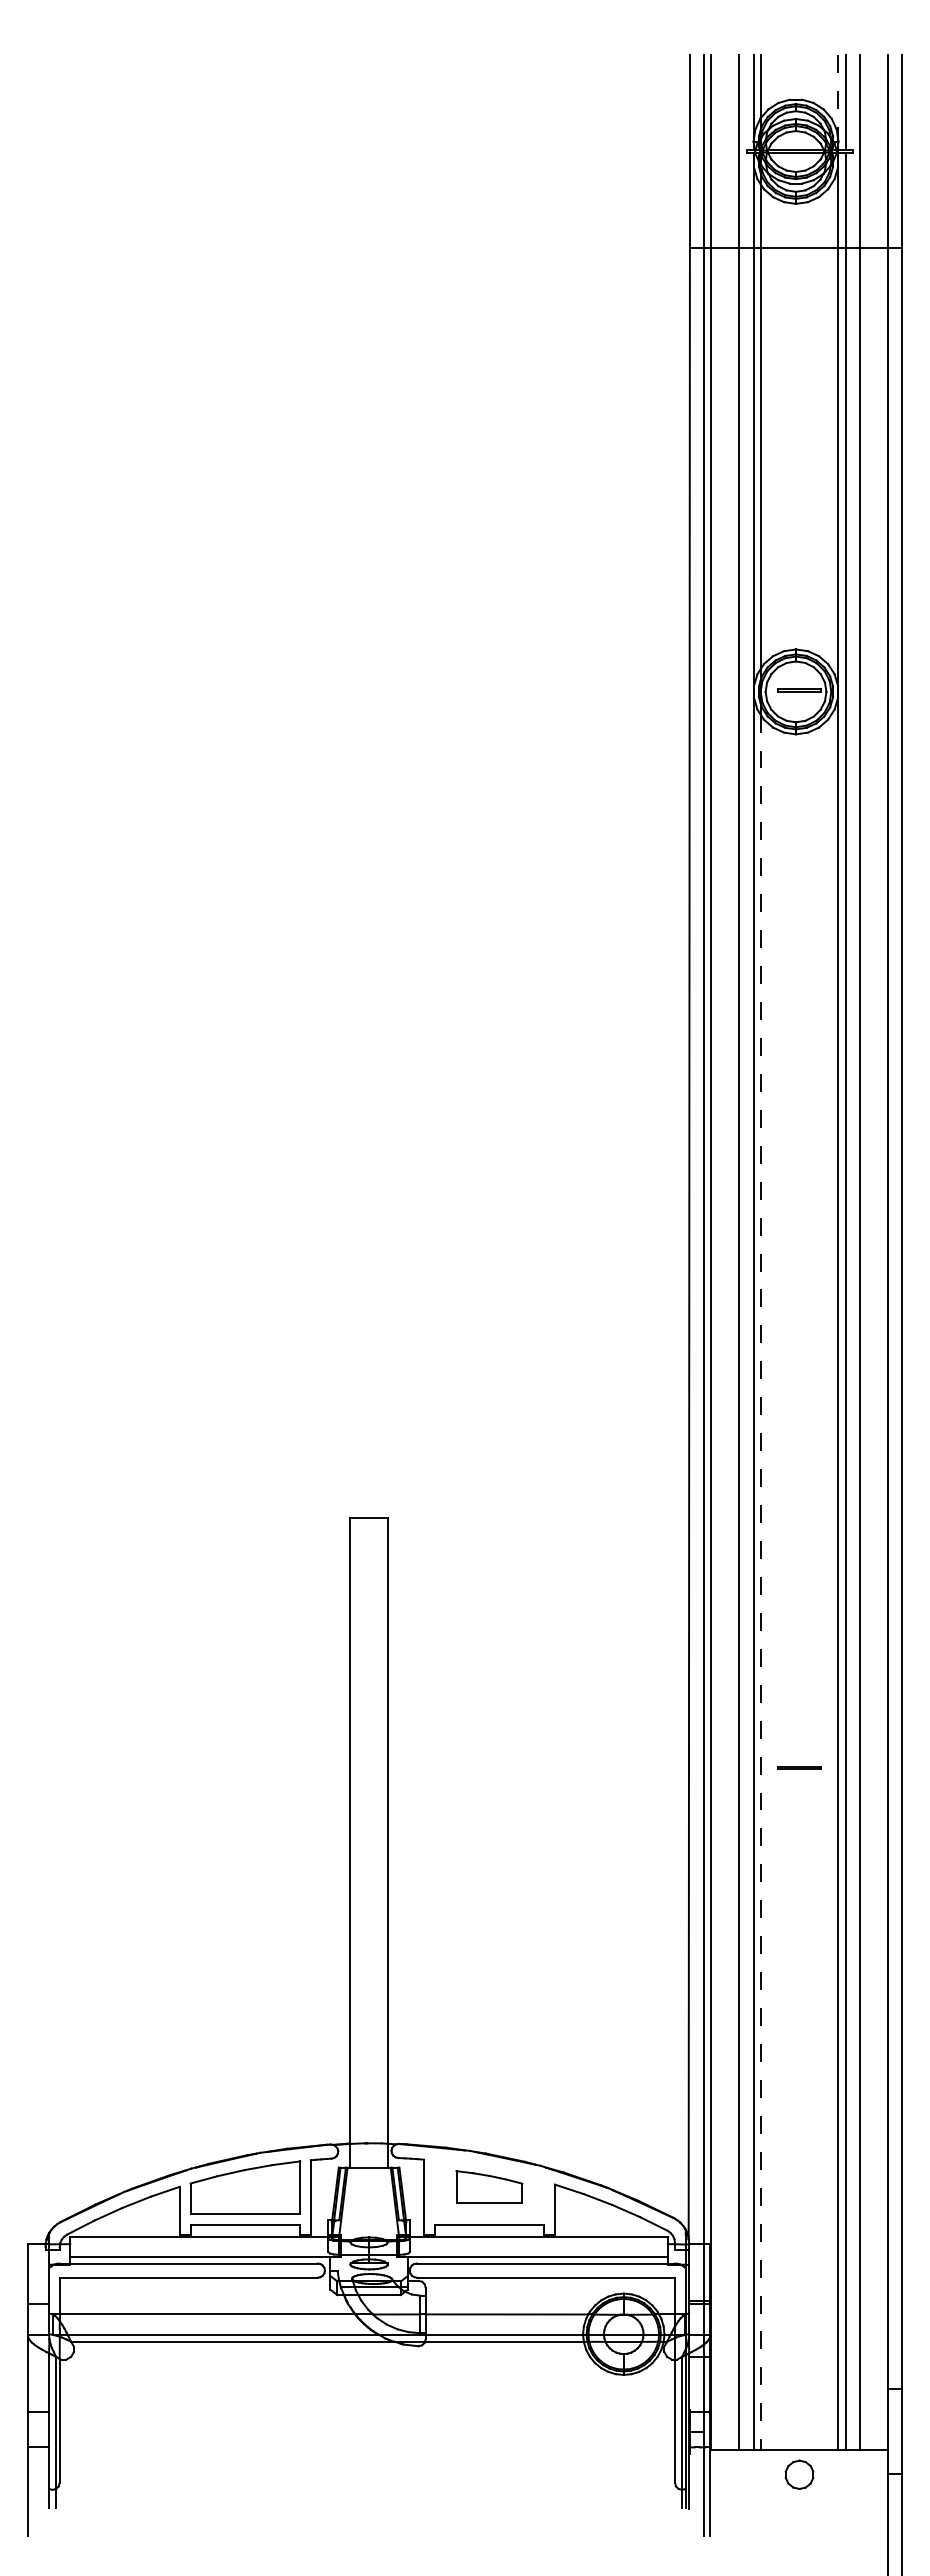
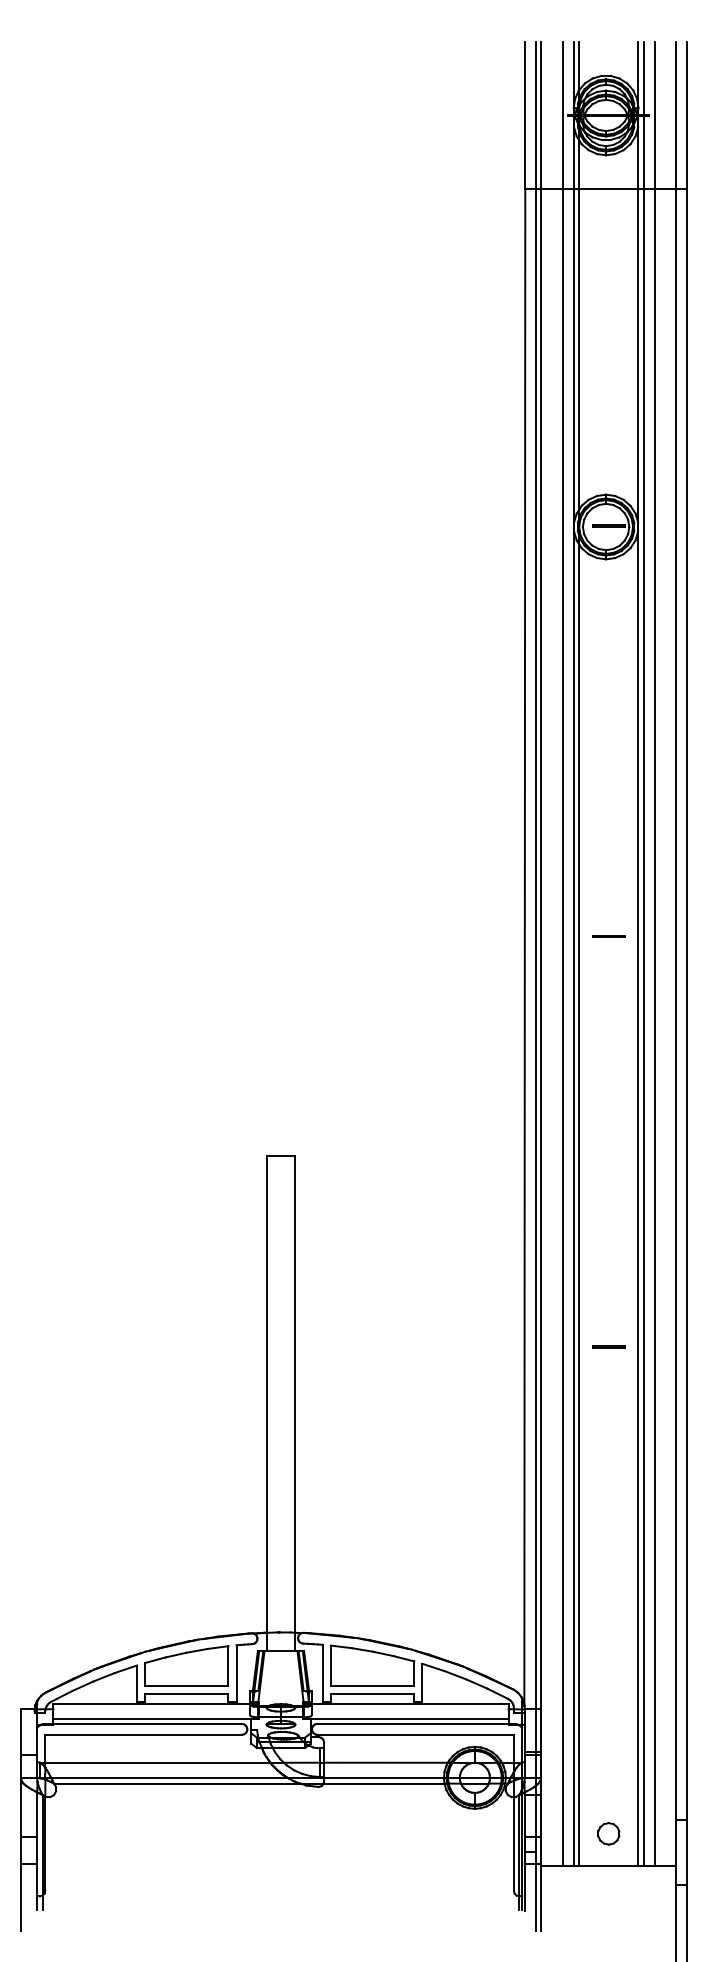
line: (838, 98) -> (638, 75), dashed -> solid
line: (799, 1228) -> (608, 935), added
line: (760, 1582) -> (579, 1205), dashed -> solid
part: (489, 2186) -> (372, 1665), size x1.67
part: (799, 2474) -> (608, 1833), moved

